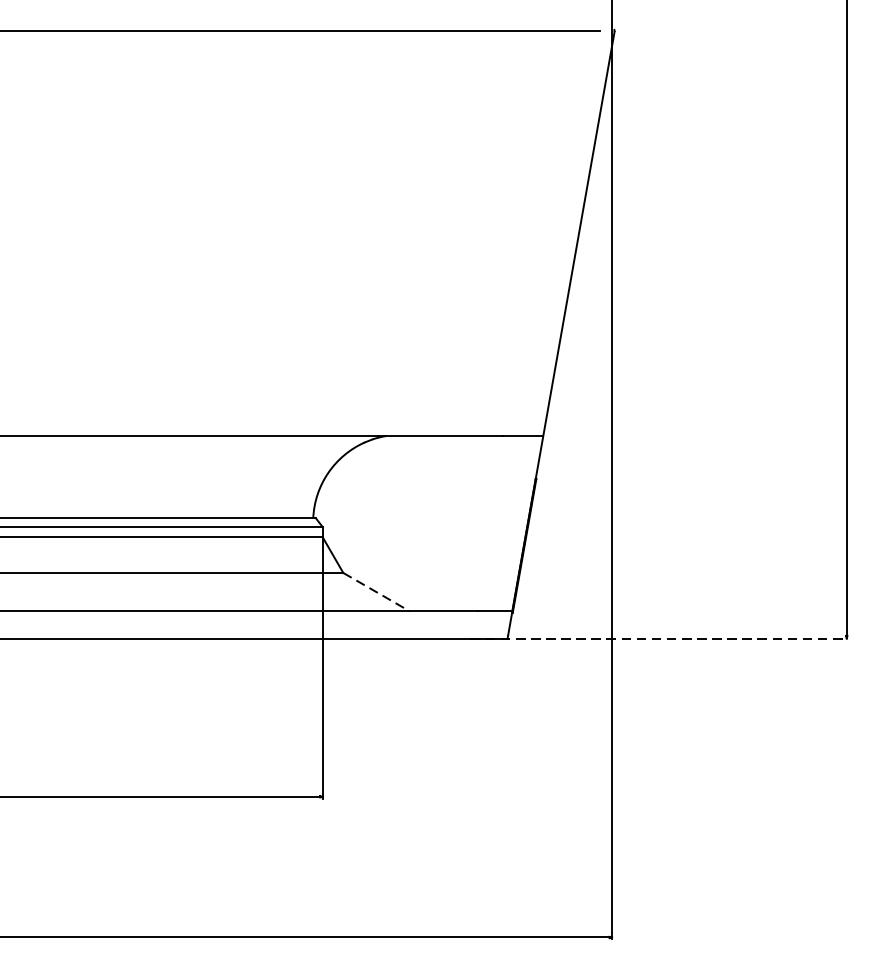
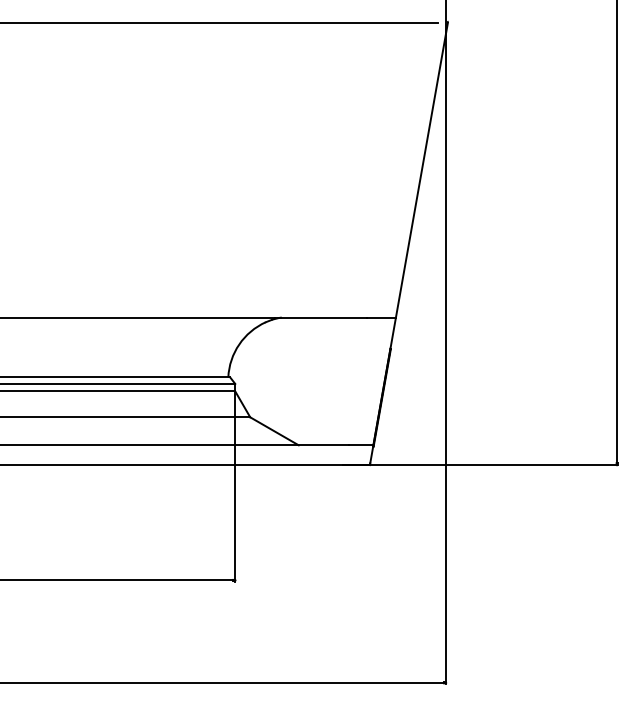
line: (376, 592) -> (274, 431), dashed -> solid
line: (659, 639) -> (480, 465), dashed -> solid

